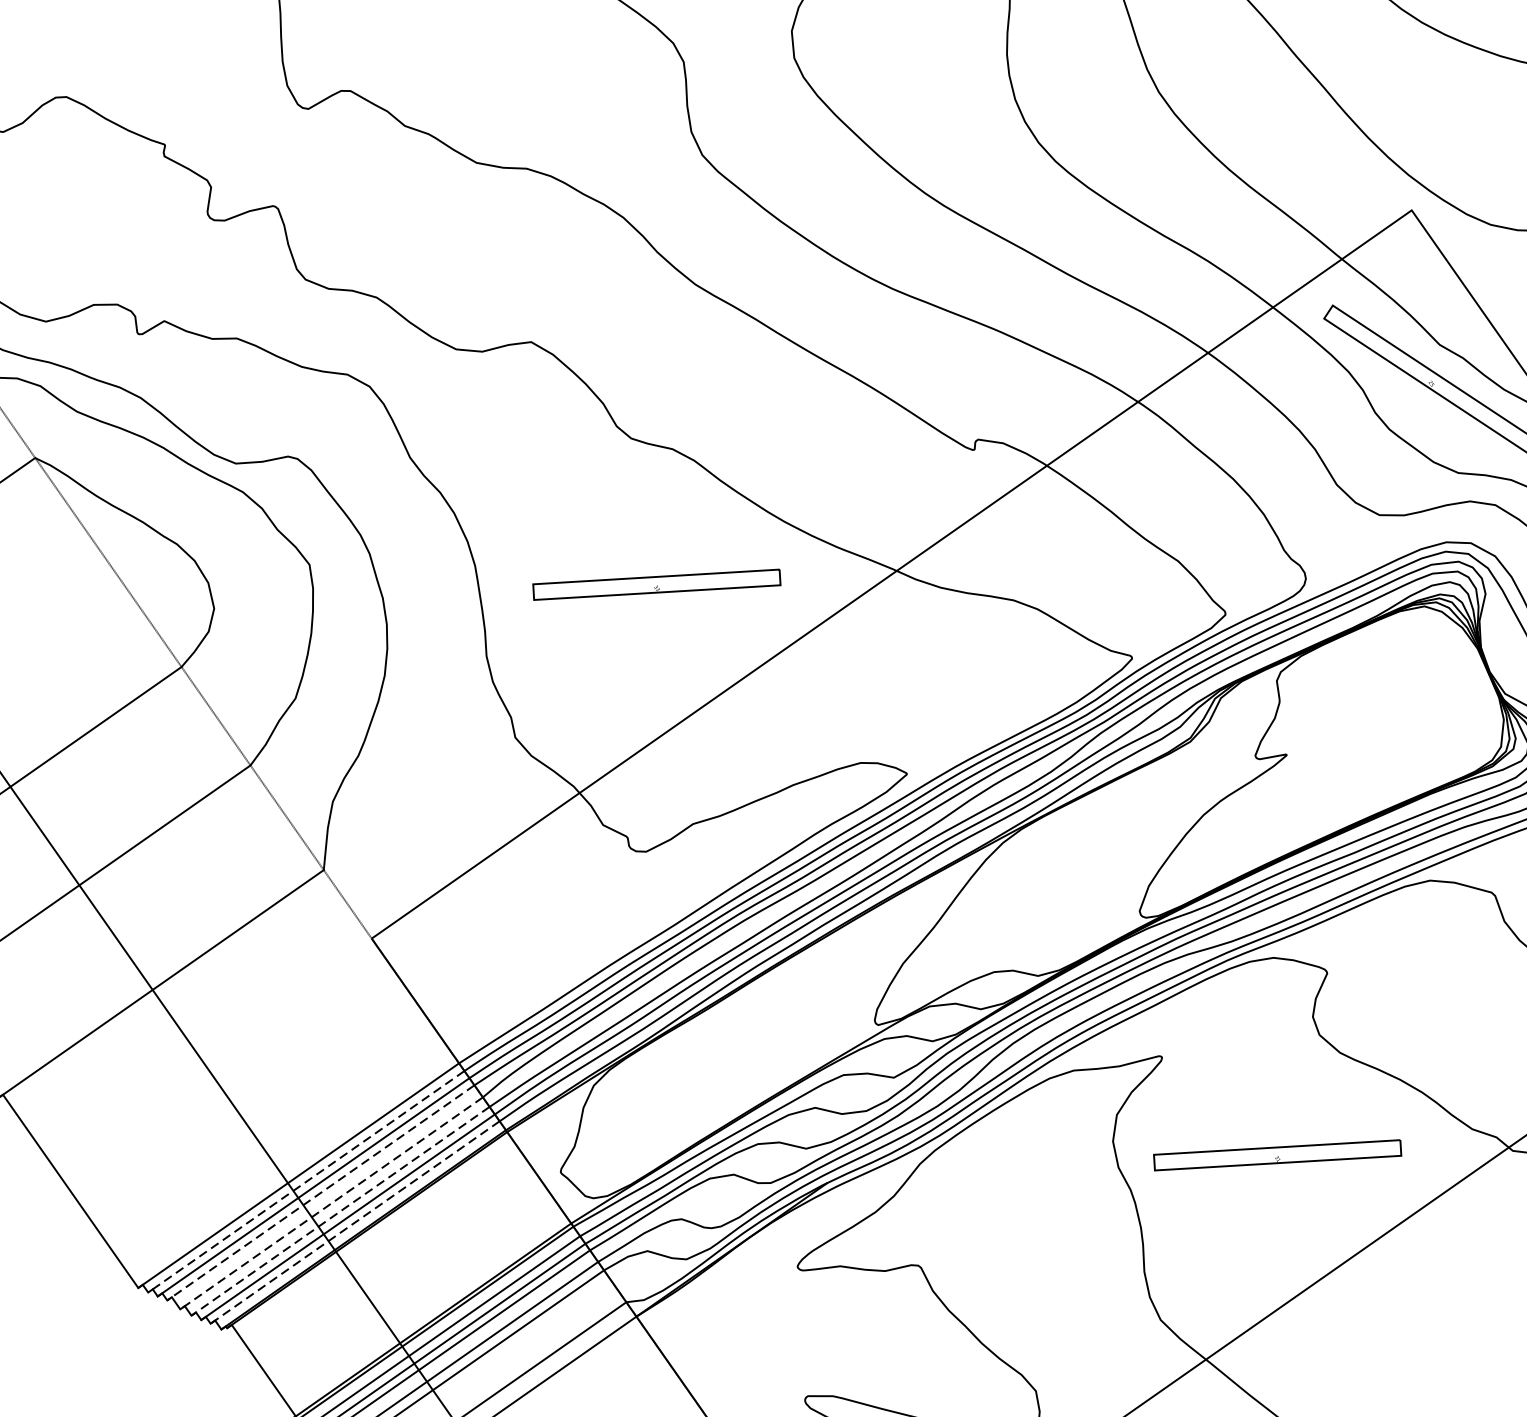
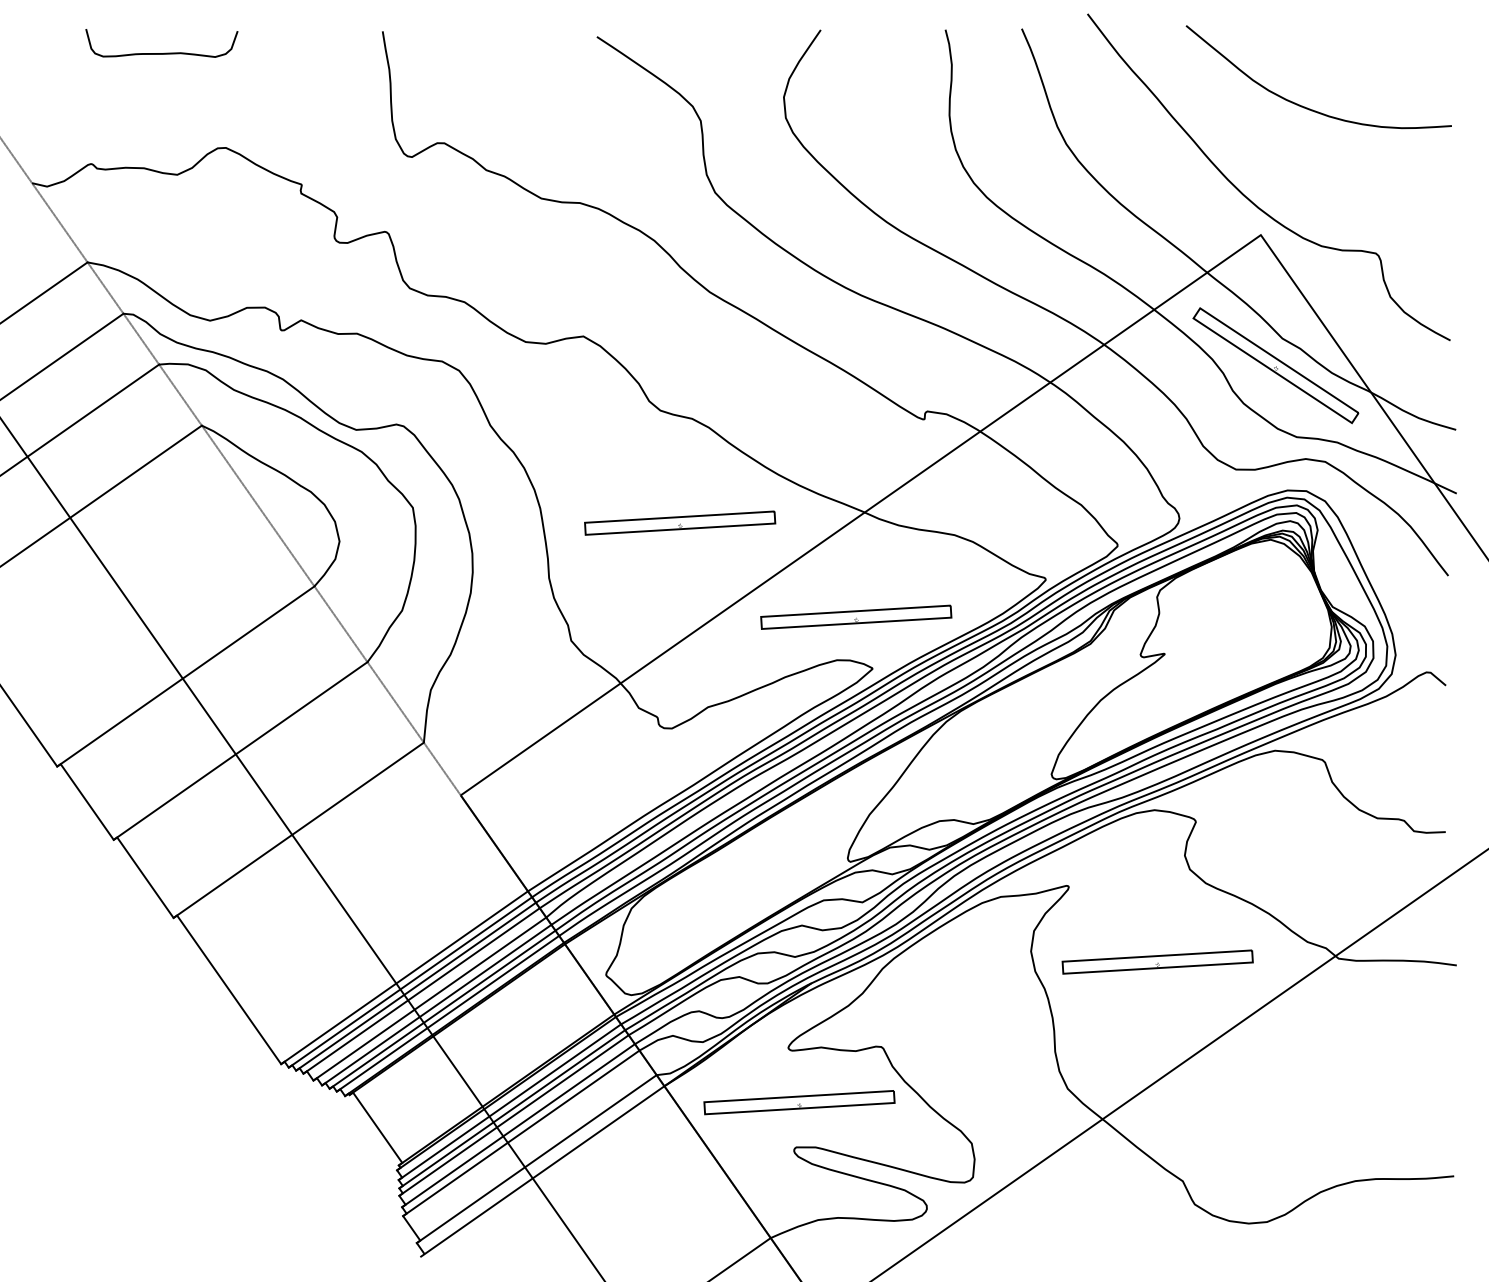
part: (886, 706) -> (856, 616), added
line: (306, 1181) -> (410, 982), dashed -> solid
line: (320, 1193) -> (421, 991), dashed -> solid
line: (331, 1203) -> (429, 999), dashed -> solid
line: (340, 1211) -> (436, 1005), dashed -> solid
line: (354, 1222) -> (447, 1013), dashed -> solid
part: (812, 1337) -> (799, 1102), added

